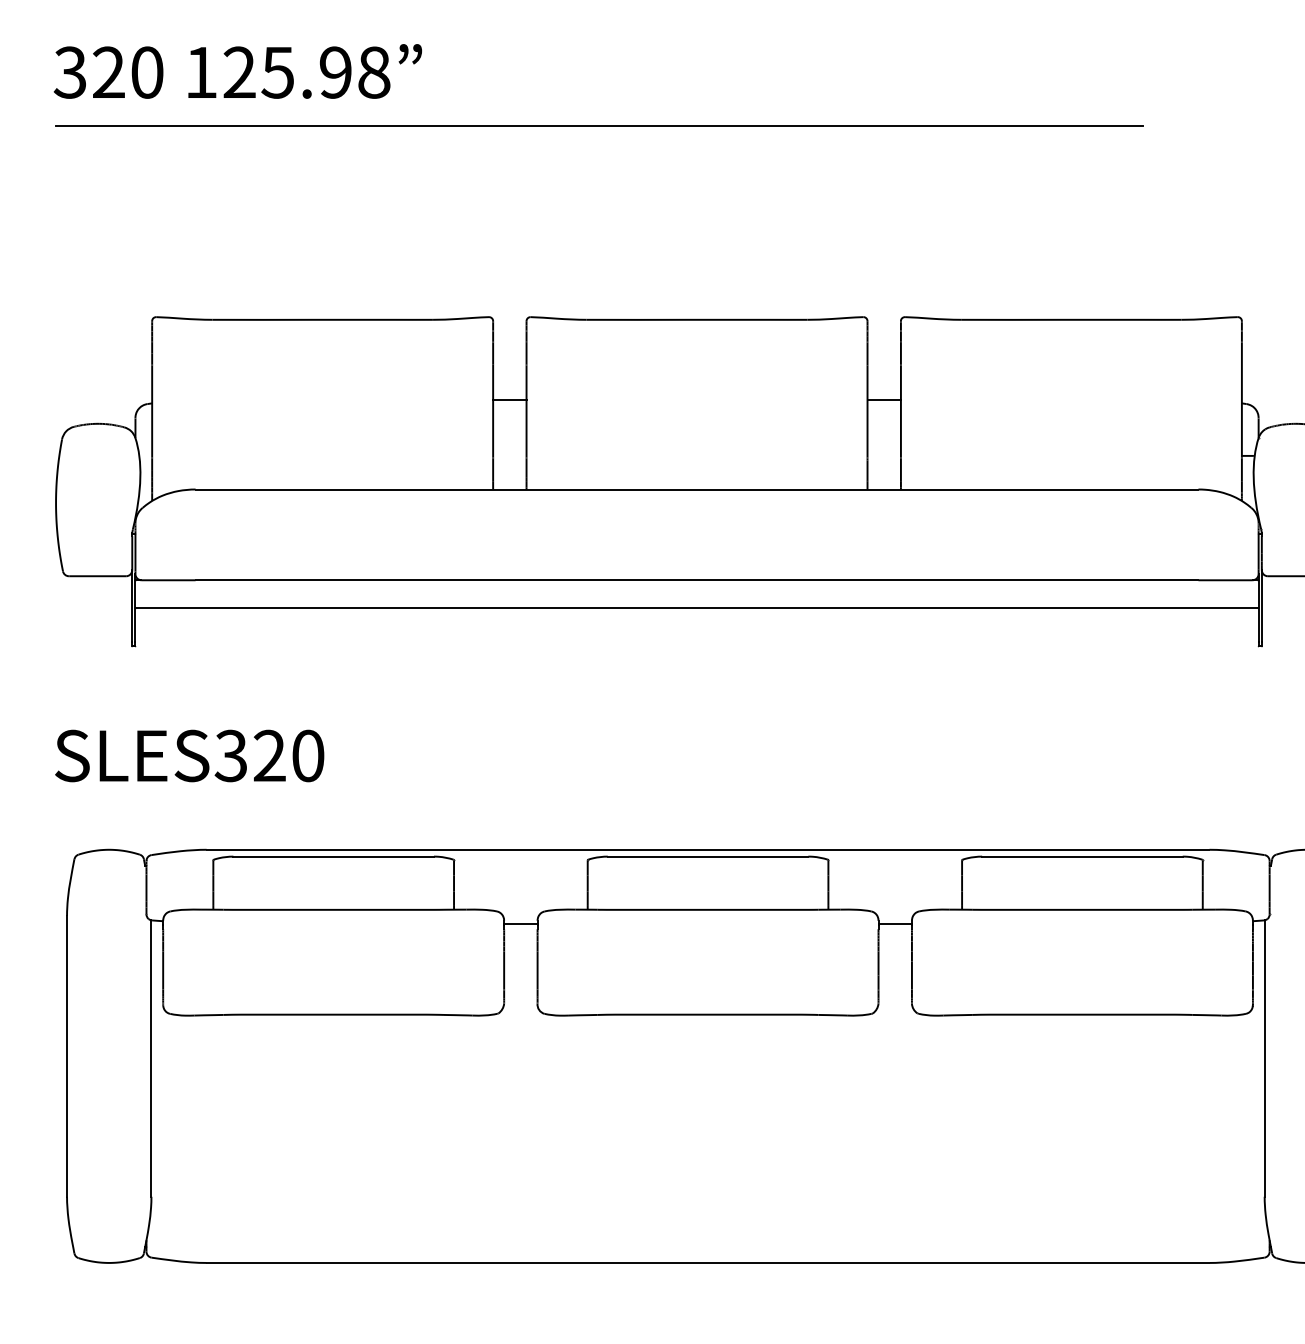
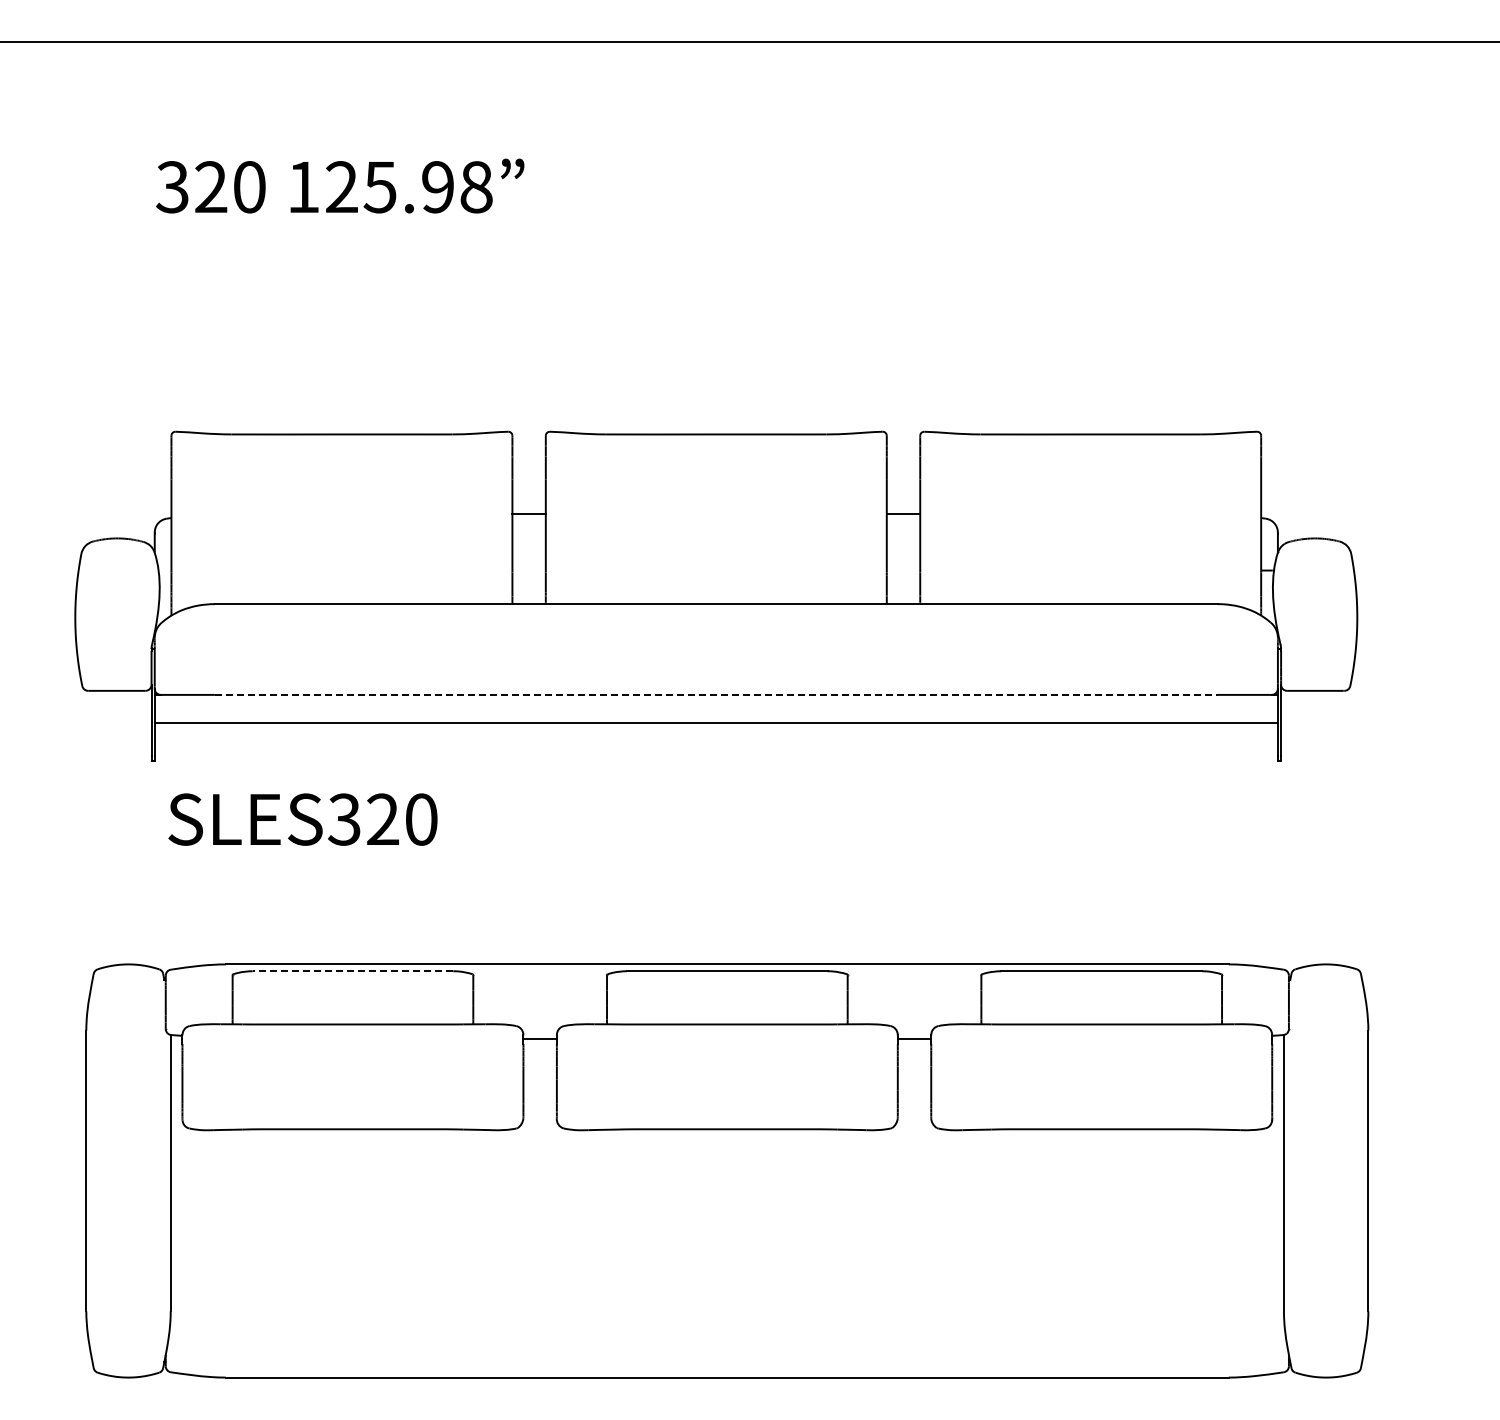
text: (238, 70) -> (340, 185), moved
line: (598, 126) -> (617, 241), removed
line: (697, 579) -> (716, 694), solid -> dashed
text: (189, 755) -> (302, 819), moved
line: (333, 856) -> (352, 971), solid -> dashed

